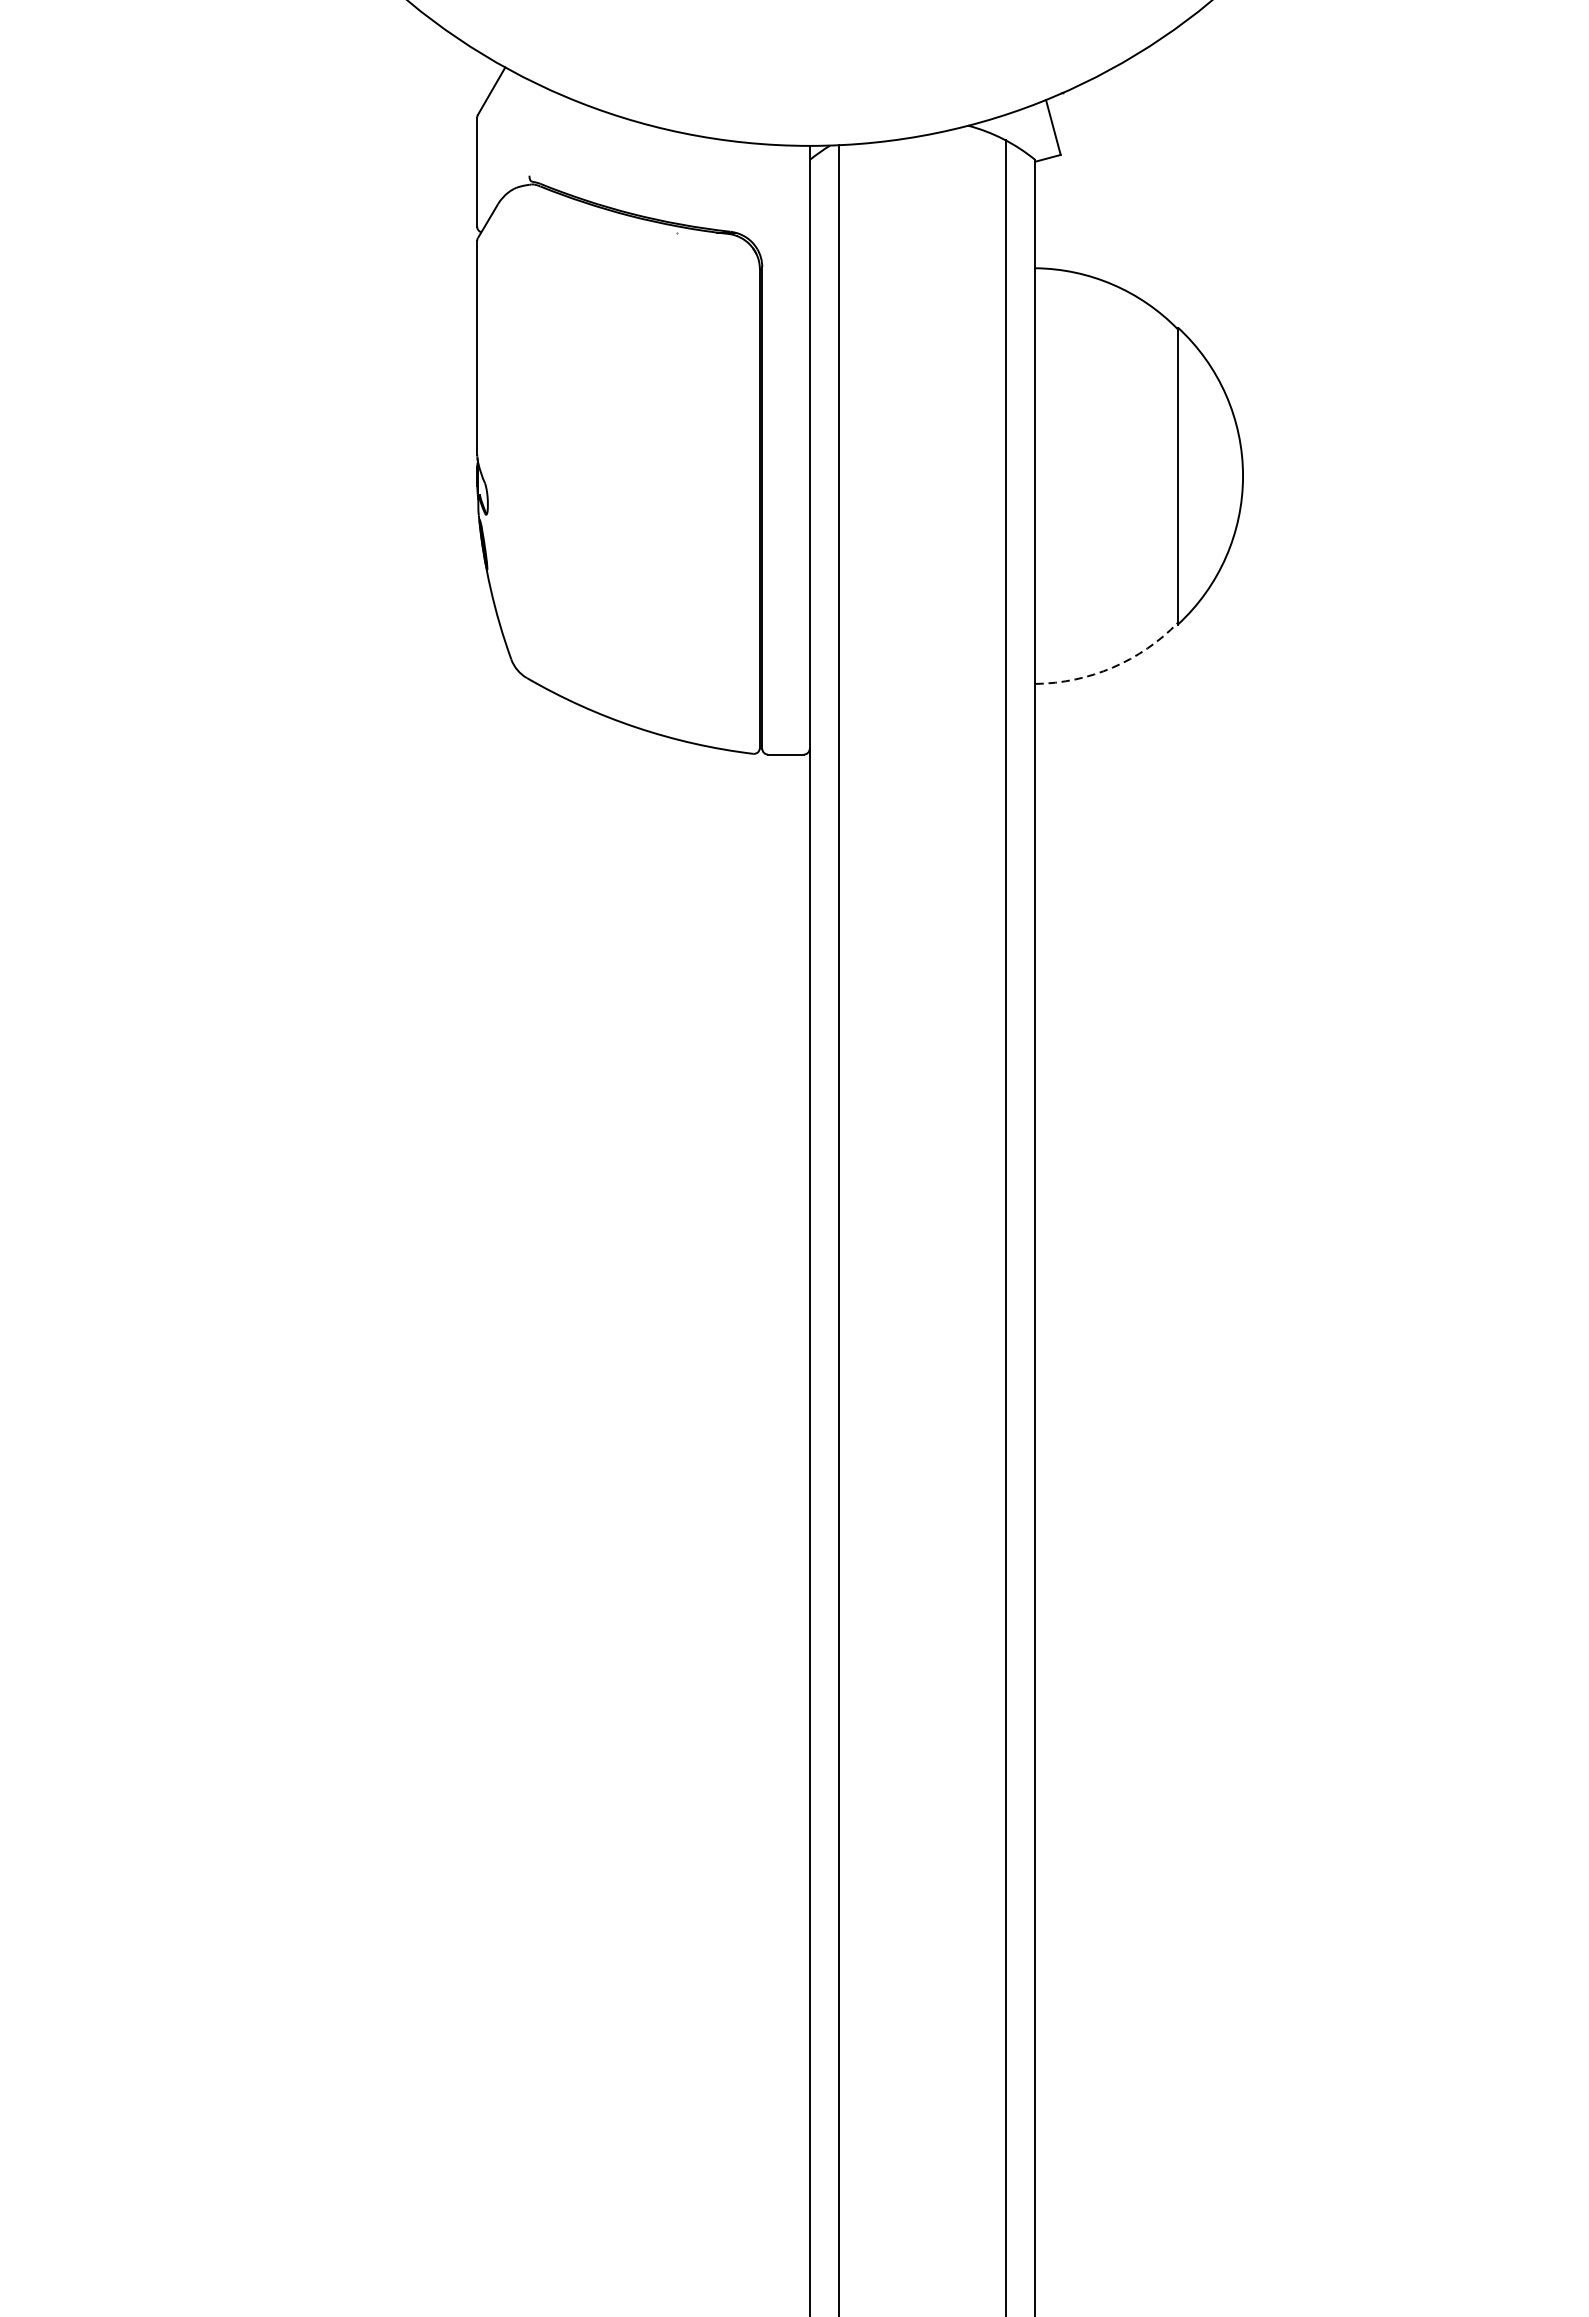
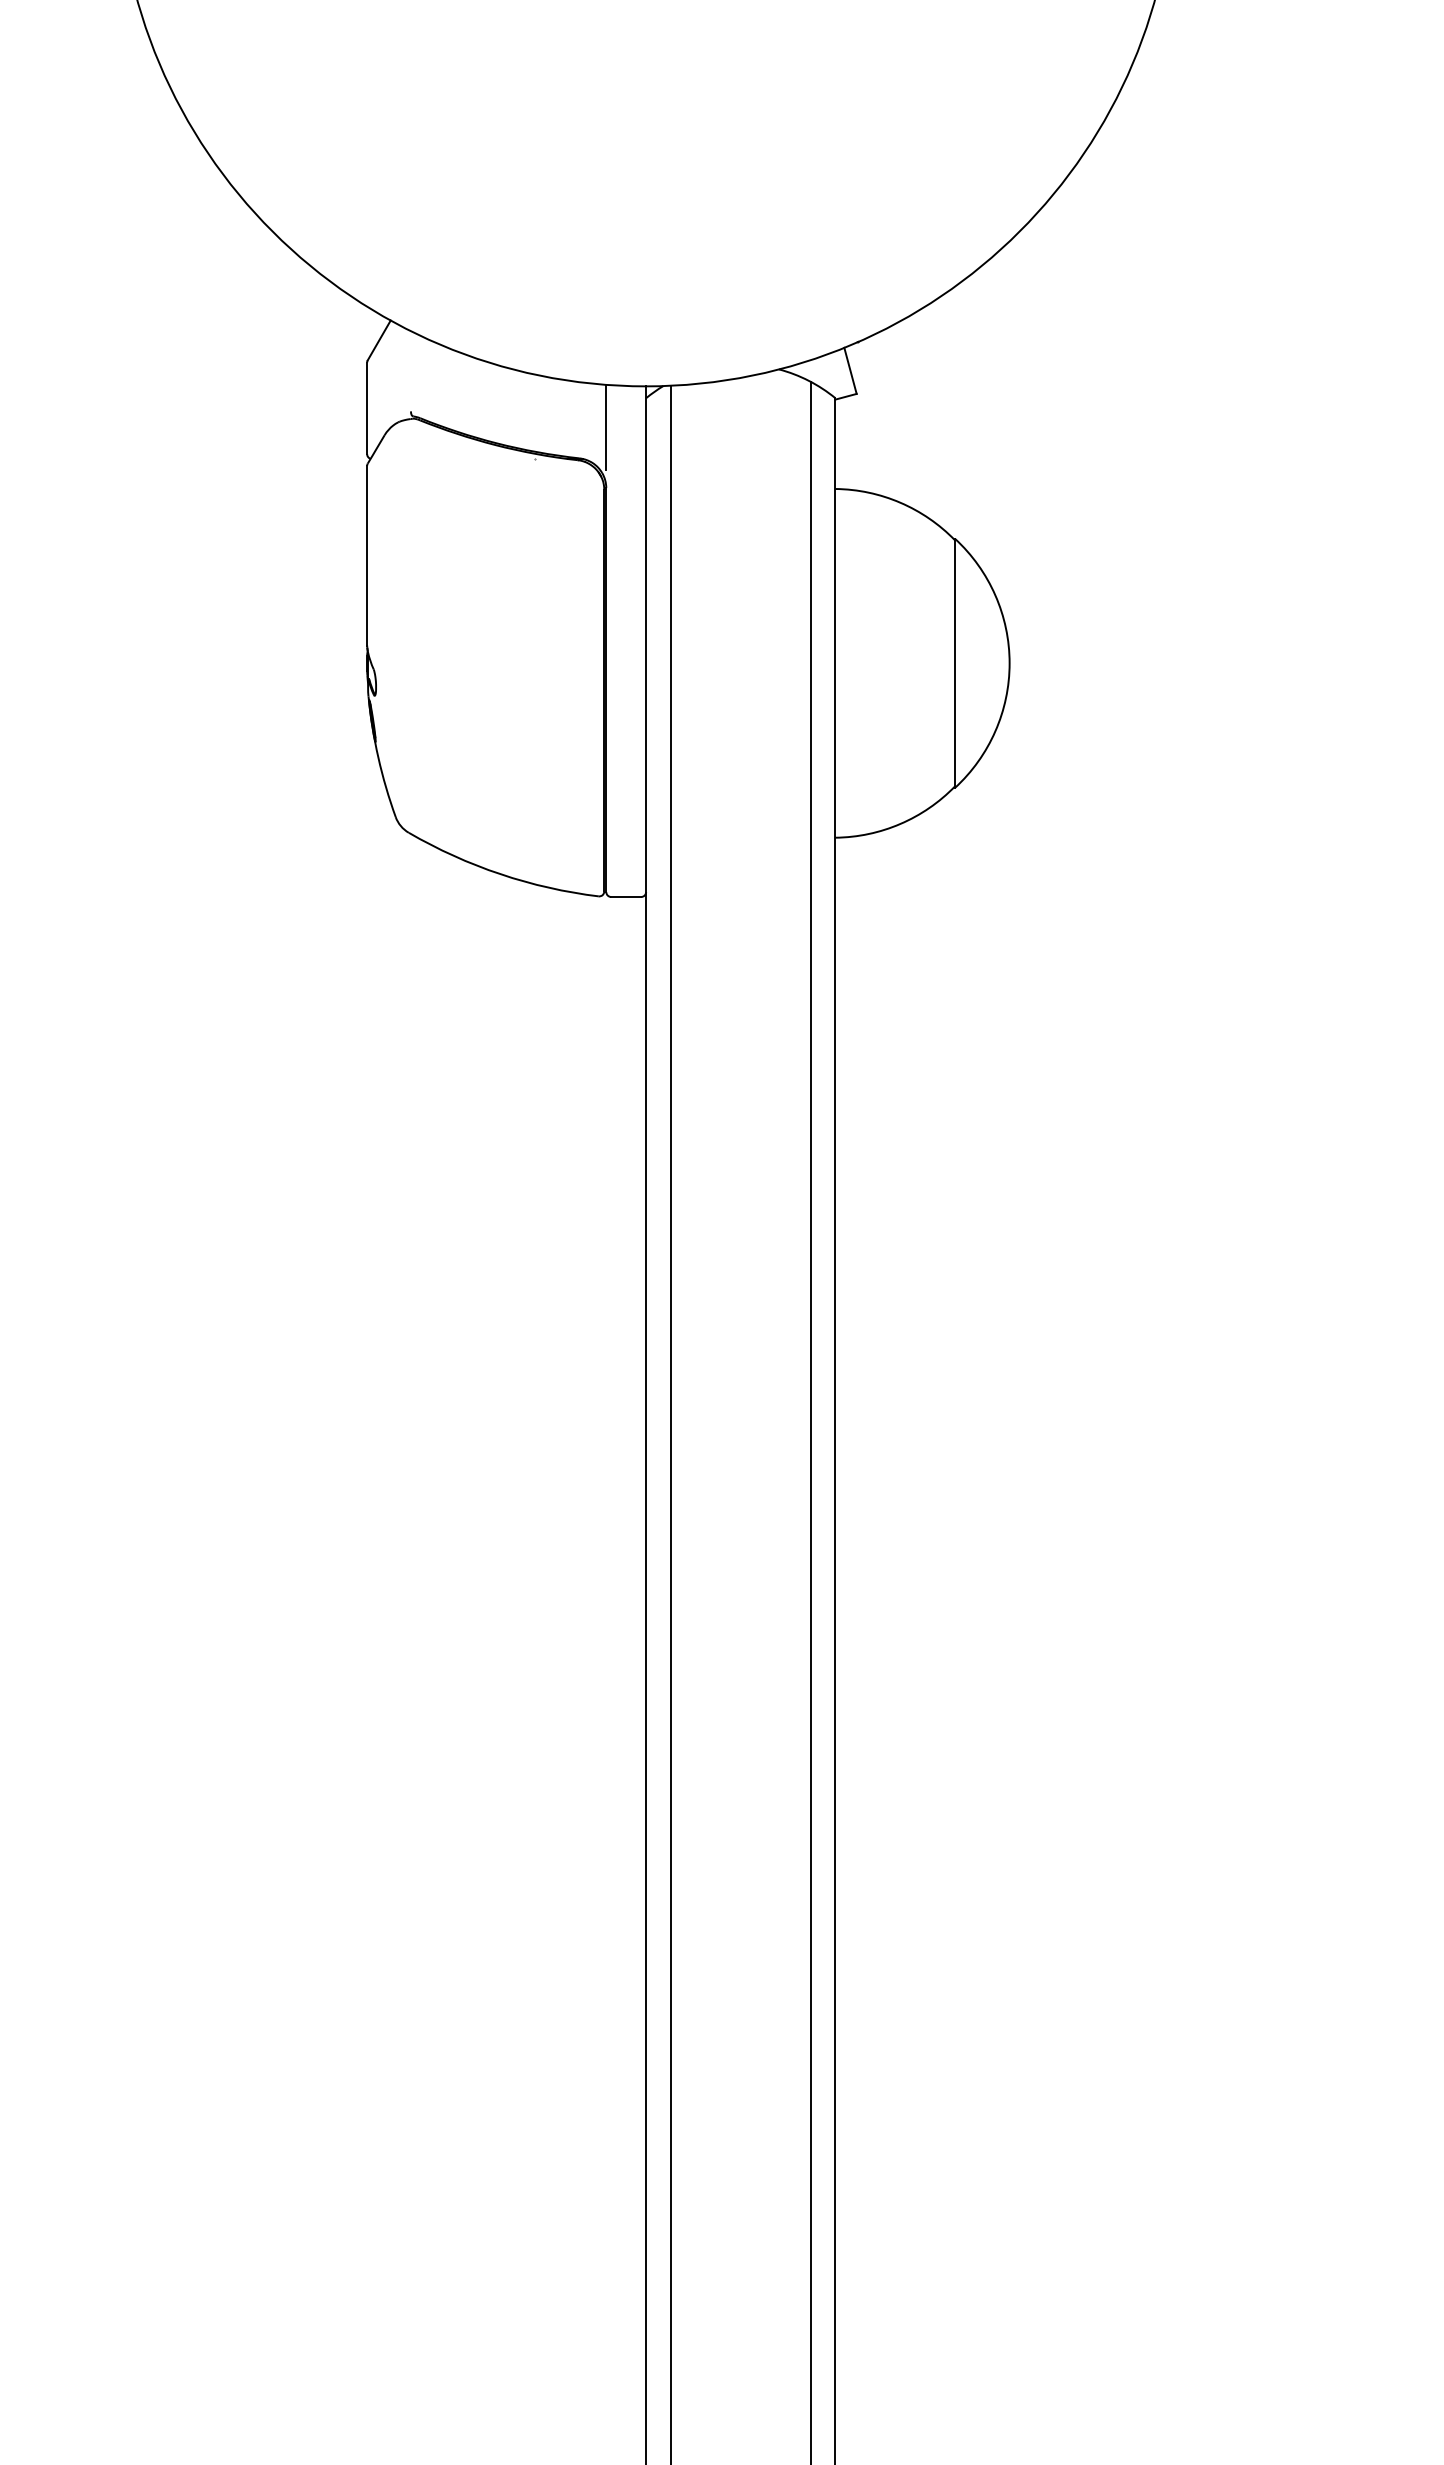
line: (762, 194) -> (606, 427), added
arc: (1112, 668) -> (900, 824), dashed -> solid

